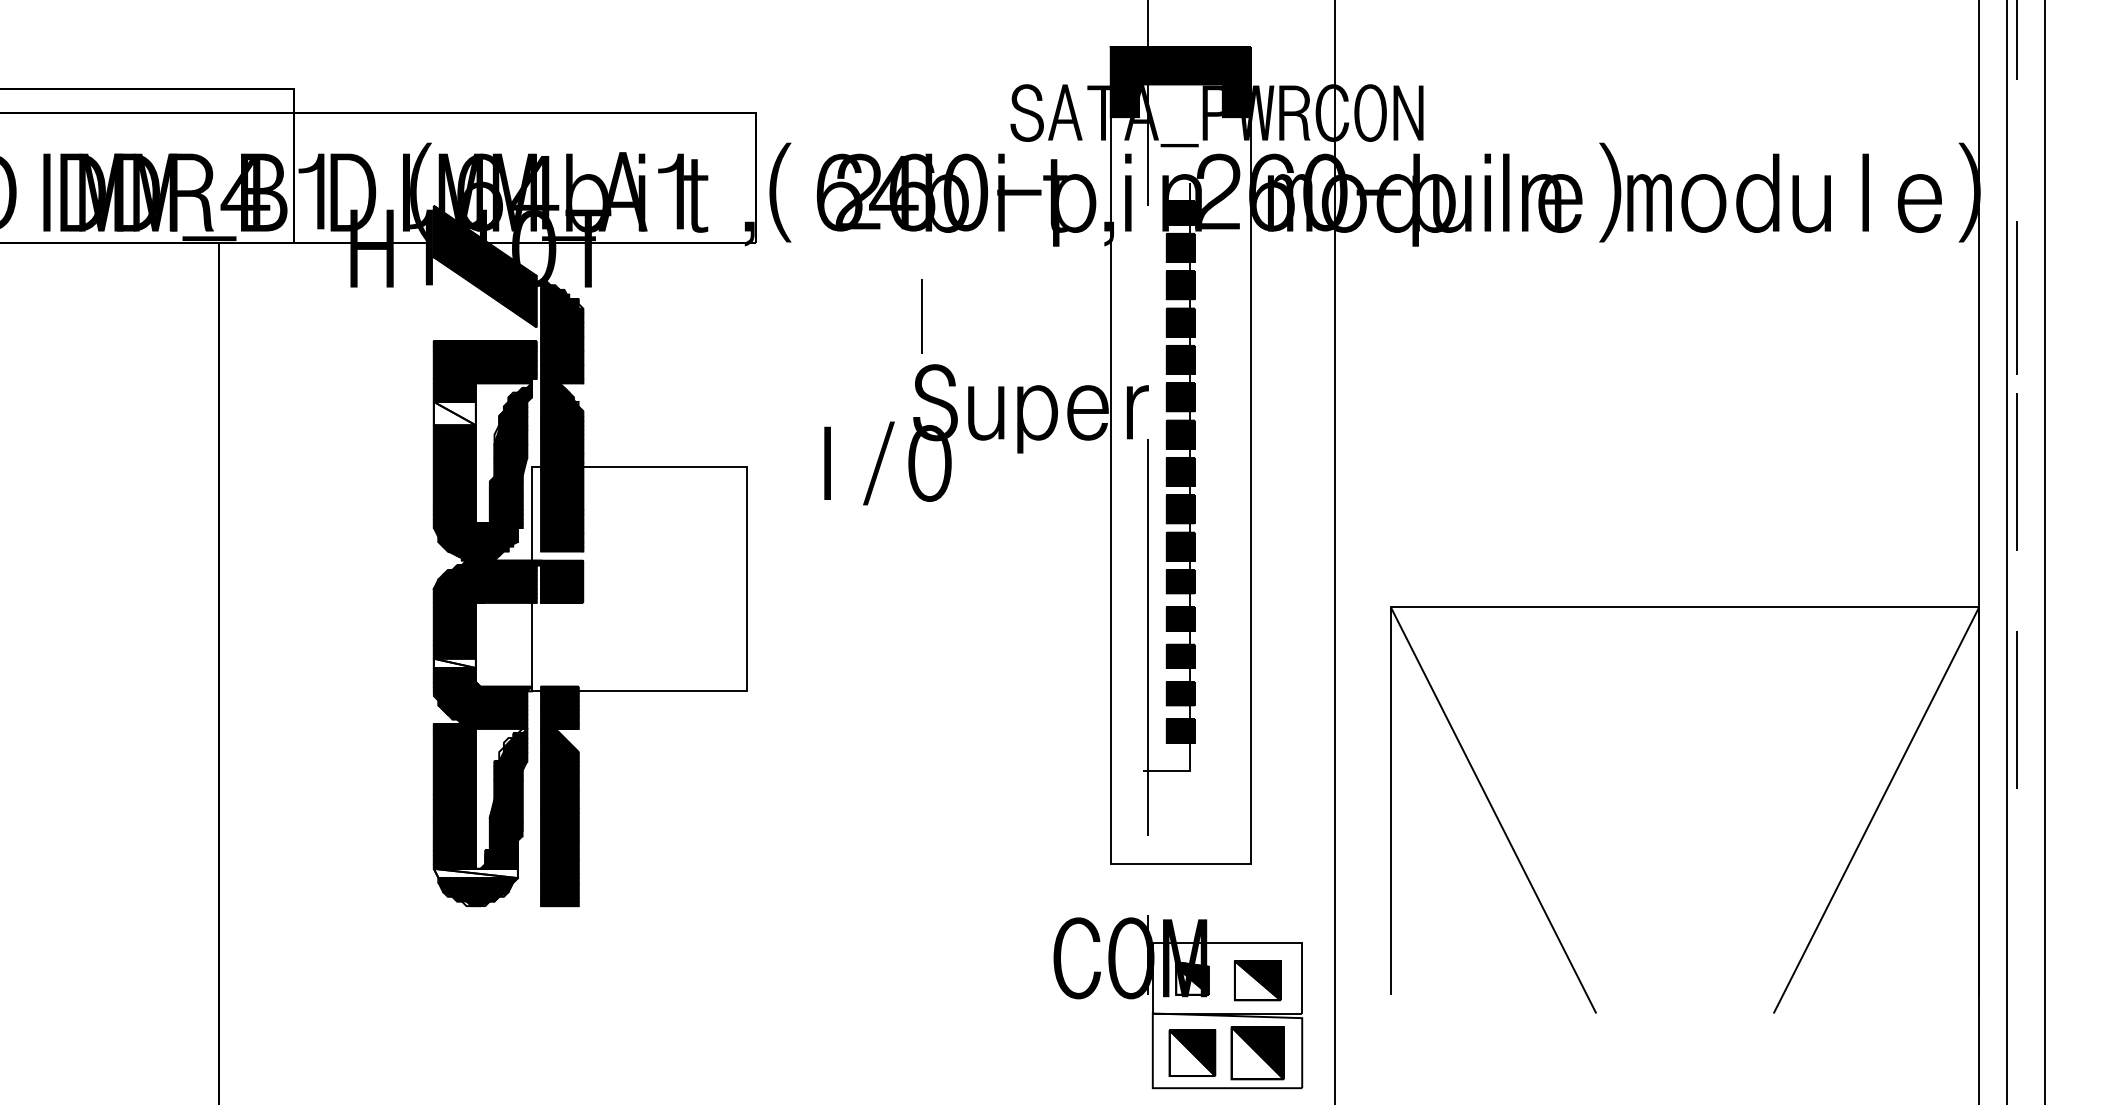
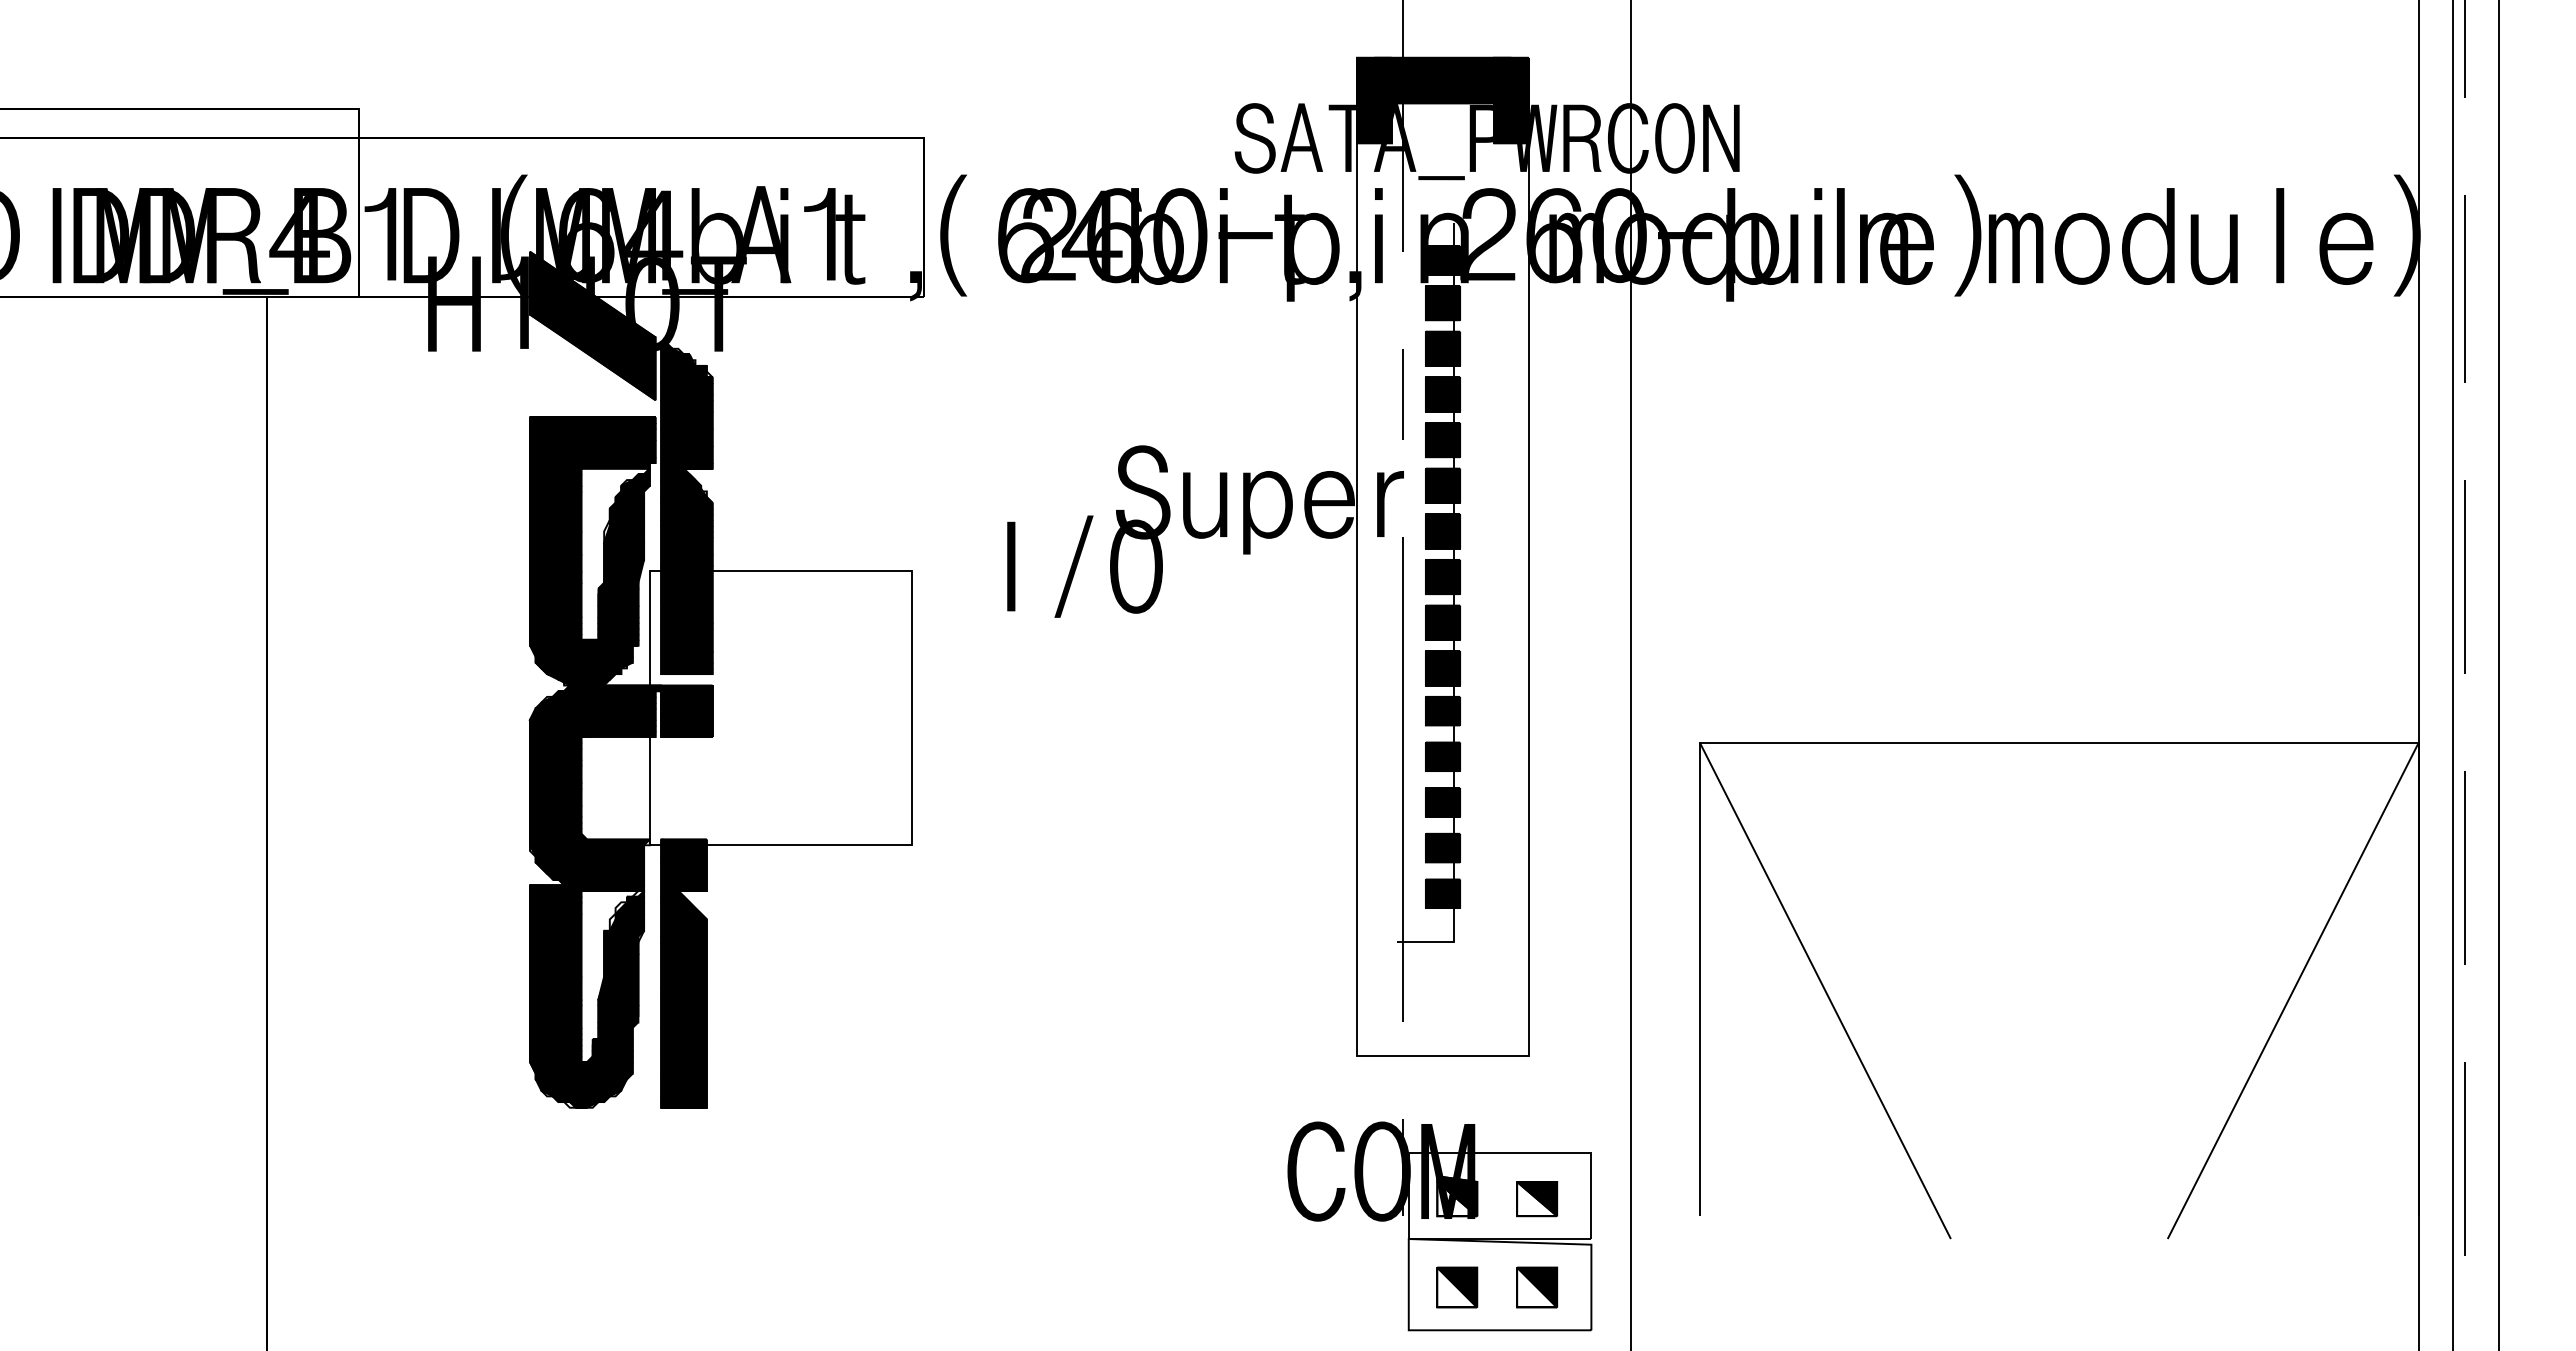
line: (2016, 297) -> (2464, 288), moved
line: (921, 316) -> (1402, 394), moved
fill: (454, 413) -> (555, 505), added
fill: (454, 662) -> (555, 810), added
fill: (475, 873) -> (580, 1067), added
line: (2016, 947) -> (2464, 1158), added
part: (1258, 981) -> (1537, 1199), size x0.71
part: (1192, 1053) -> (1457, 1287), size x0.71
part: (1258, 1053) -> (1537, 1287), size x0.62

